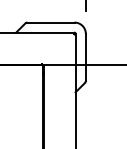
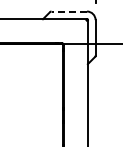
line: (51, 22) -> (69, 11), solid -> dashed

